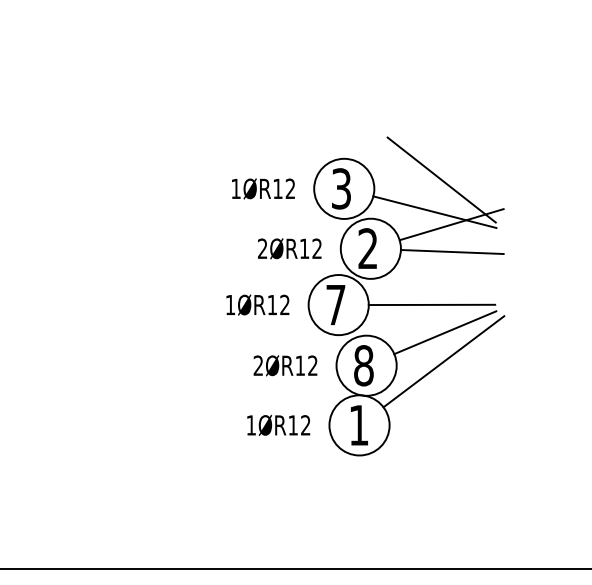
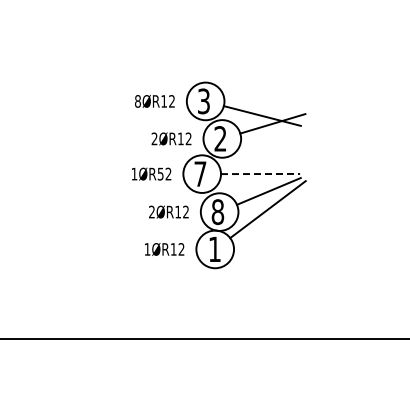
line: (441, 179) -> (266, 95), removed
text: (235, 188) -> (137, 101), 1ØR12 -> 8ØR12
line: (452, 251) -> (273, 140), removed
text: (272, 304) -> (160, 173), 1ØR12 -> 1ØR52
line: (431, 305) -> (260, 174), solid -> dashed

